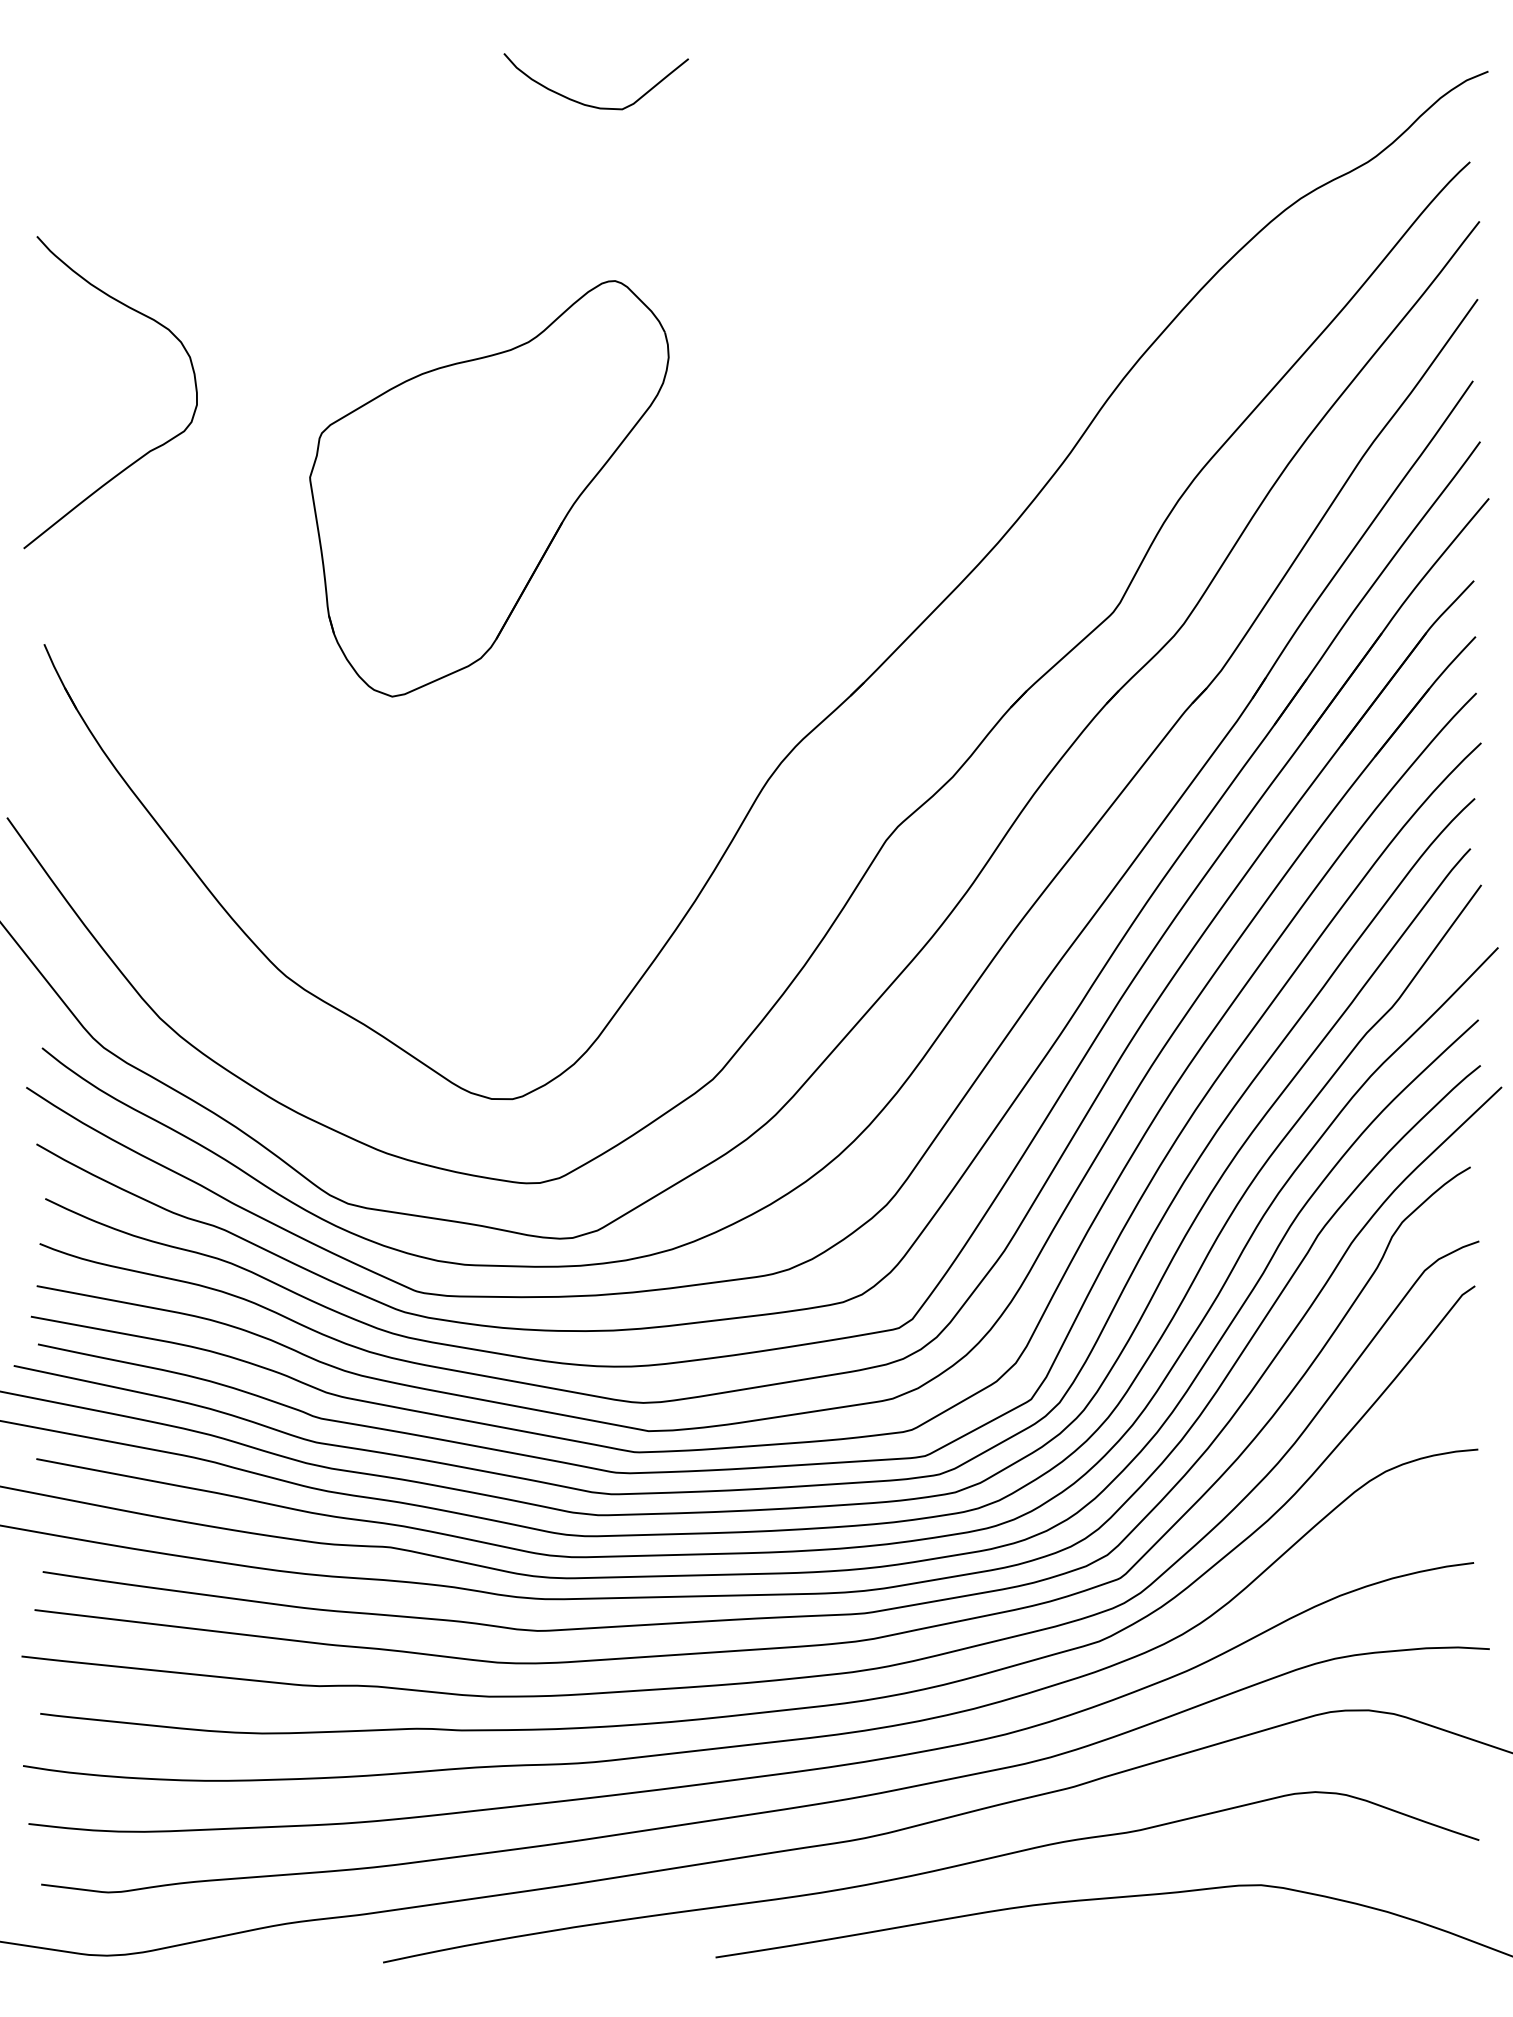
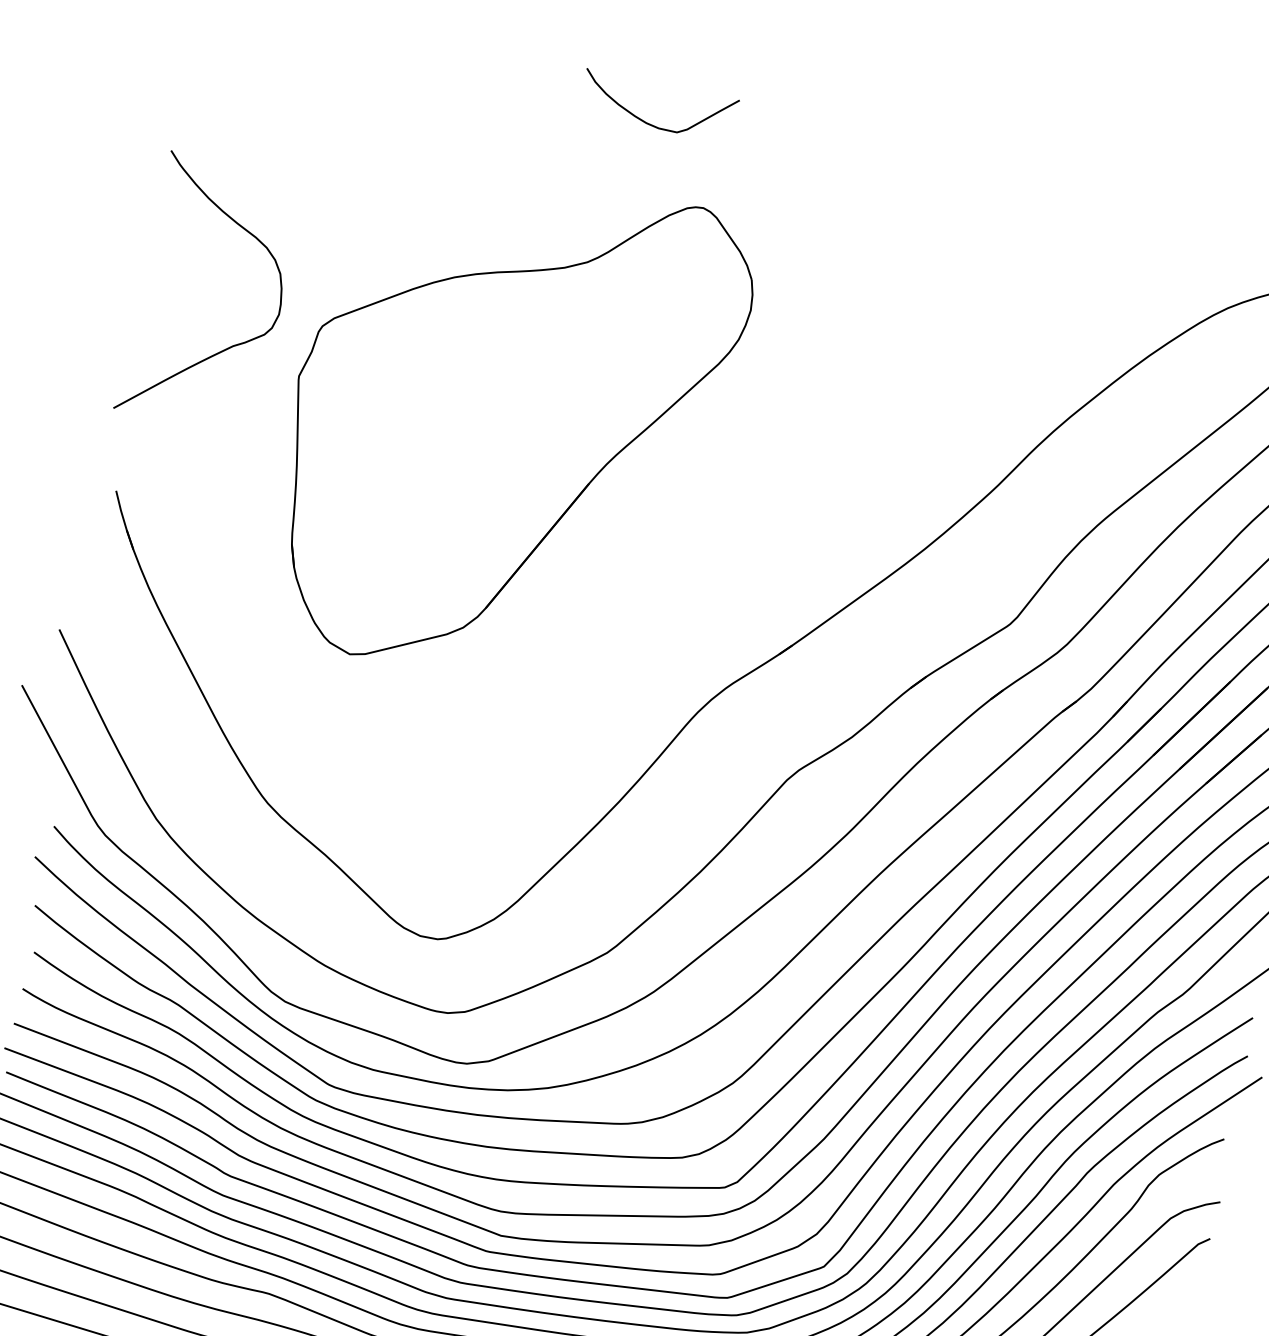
part: (489, 488) -> (509, 427), size x1.43

